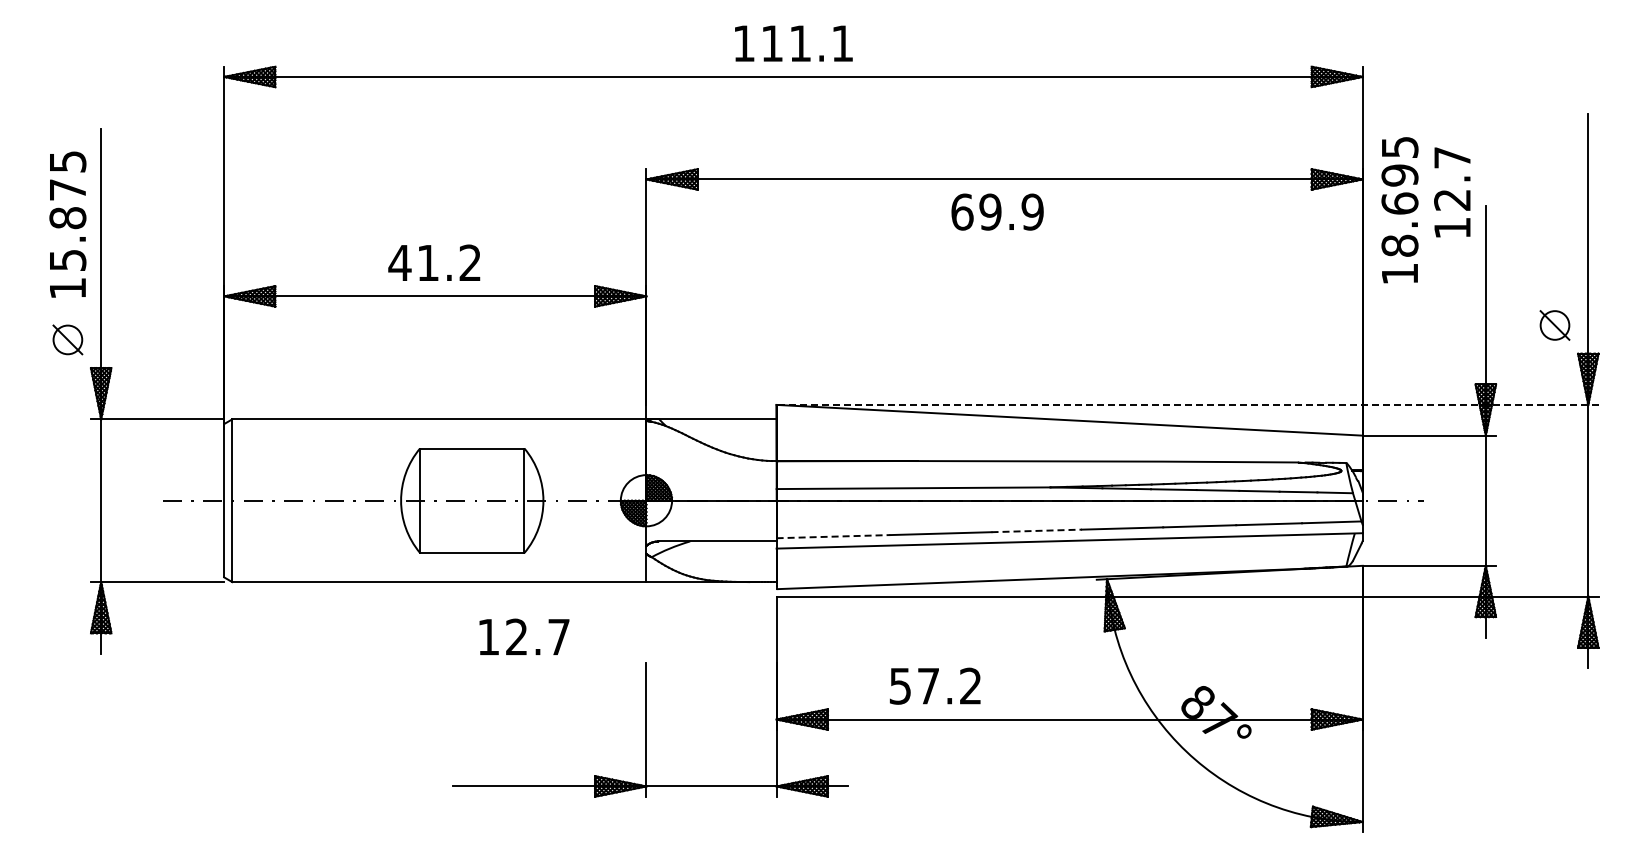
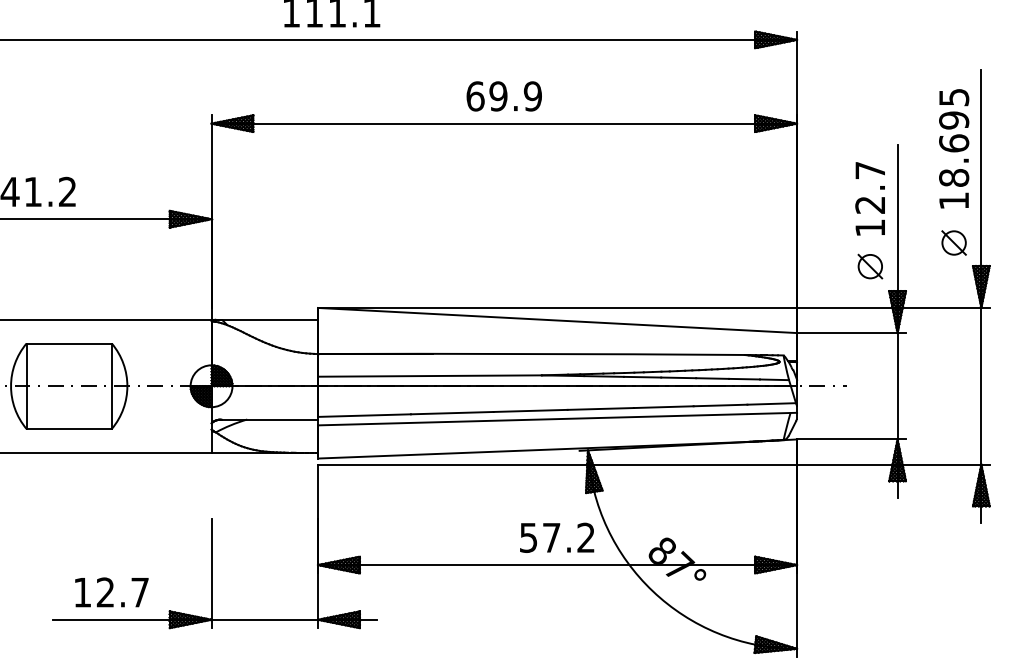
text: (1452, 192) -> (870, 198), moved
text: (1399, 210) -> (953, 149), moved
text: (997, 211) -> (504, 95), moved
part: (1452, 354) -> (870, 266), added
line: (1187, 404) -> (653, 307), dashed -> solid
line: (1037, 530) -> (531, 410), dashed -> solid
line: (833, 536) -> (364, 415), dashed -> solid
text: (524, 636) -> (111, 592), moved
text: (934, 685) -> (556, 537), moved

